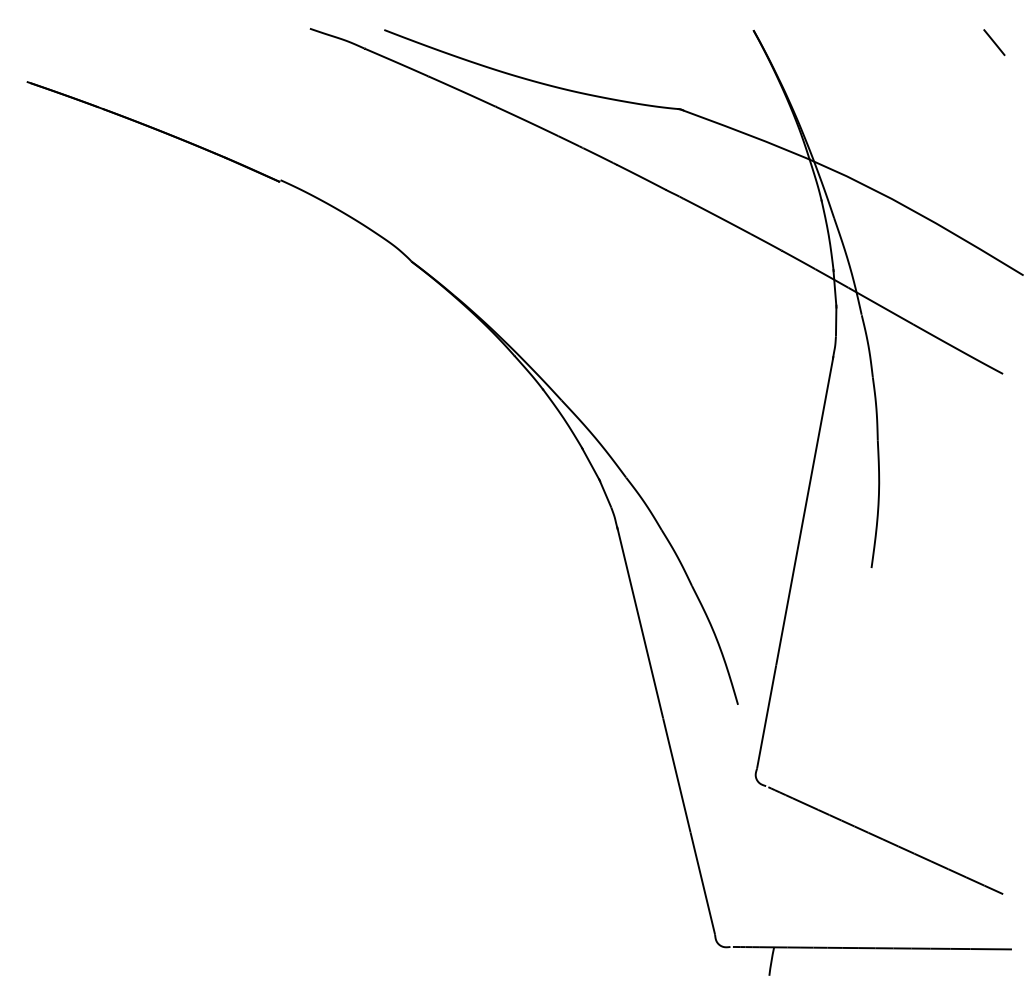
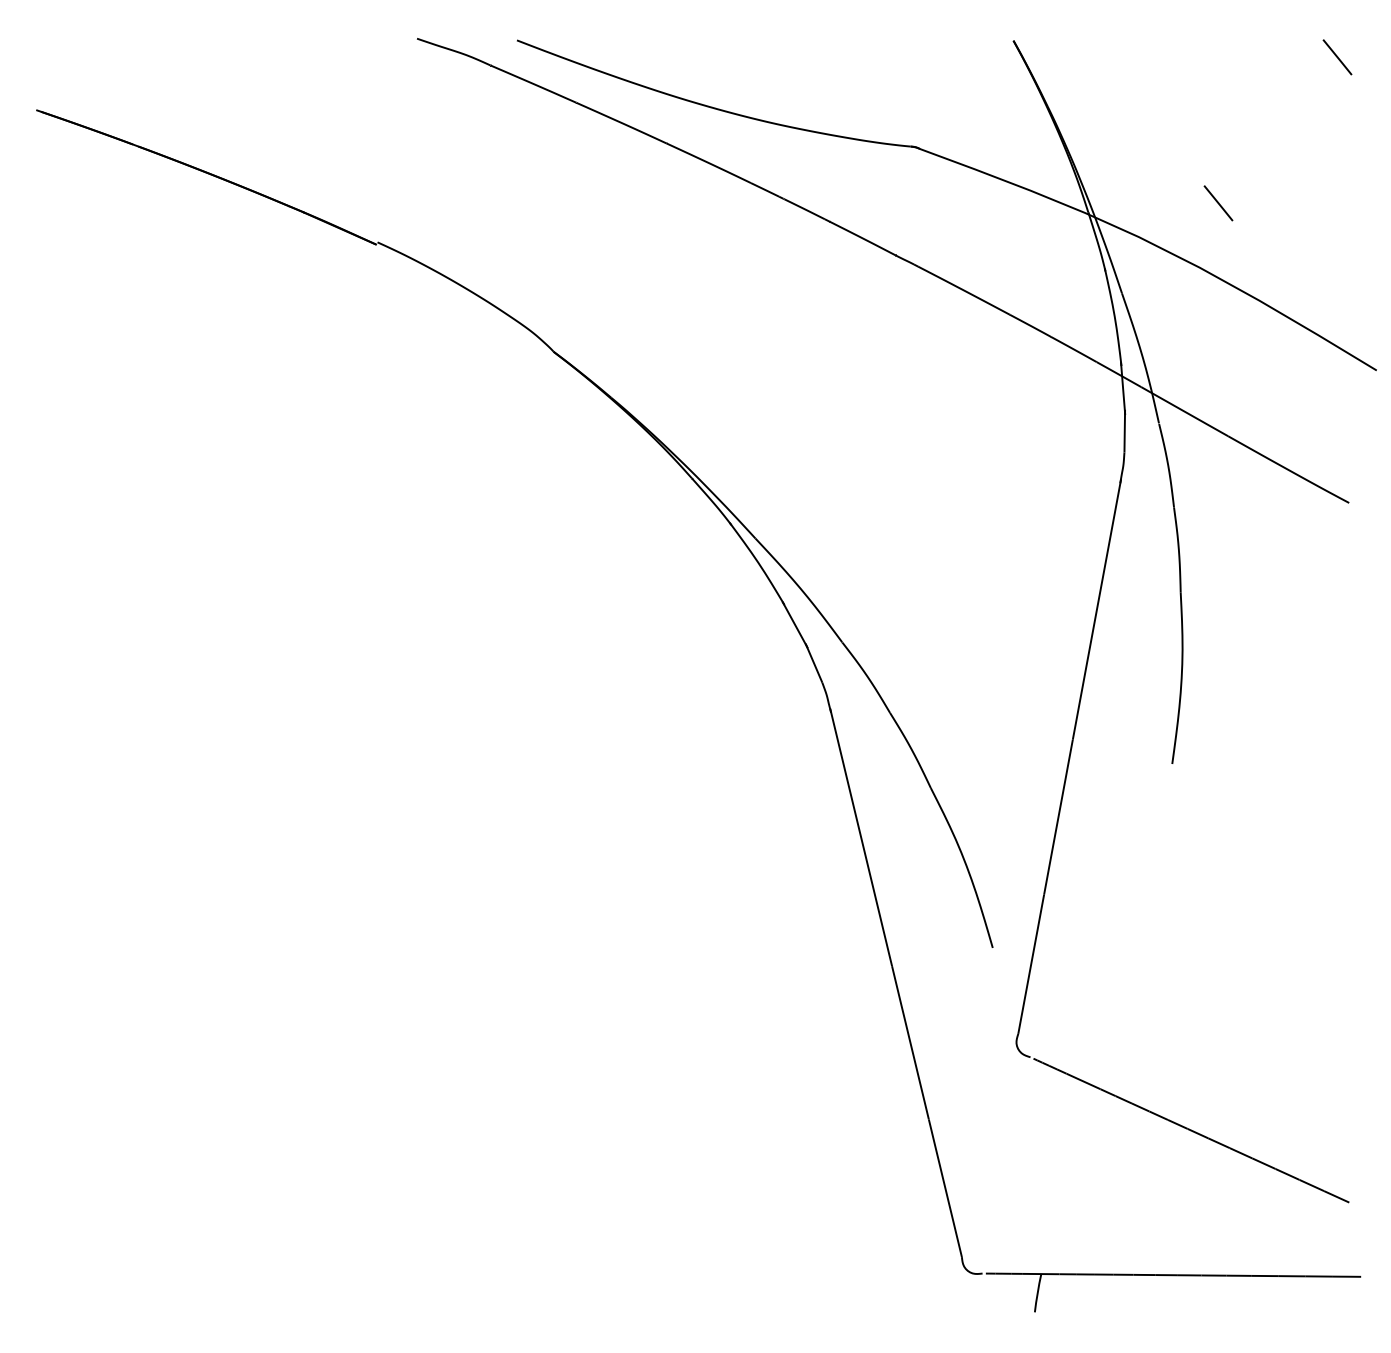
line: (905, 151) -> (1218, 203), added

